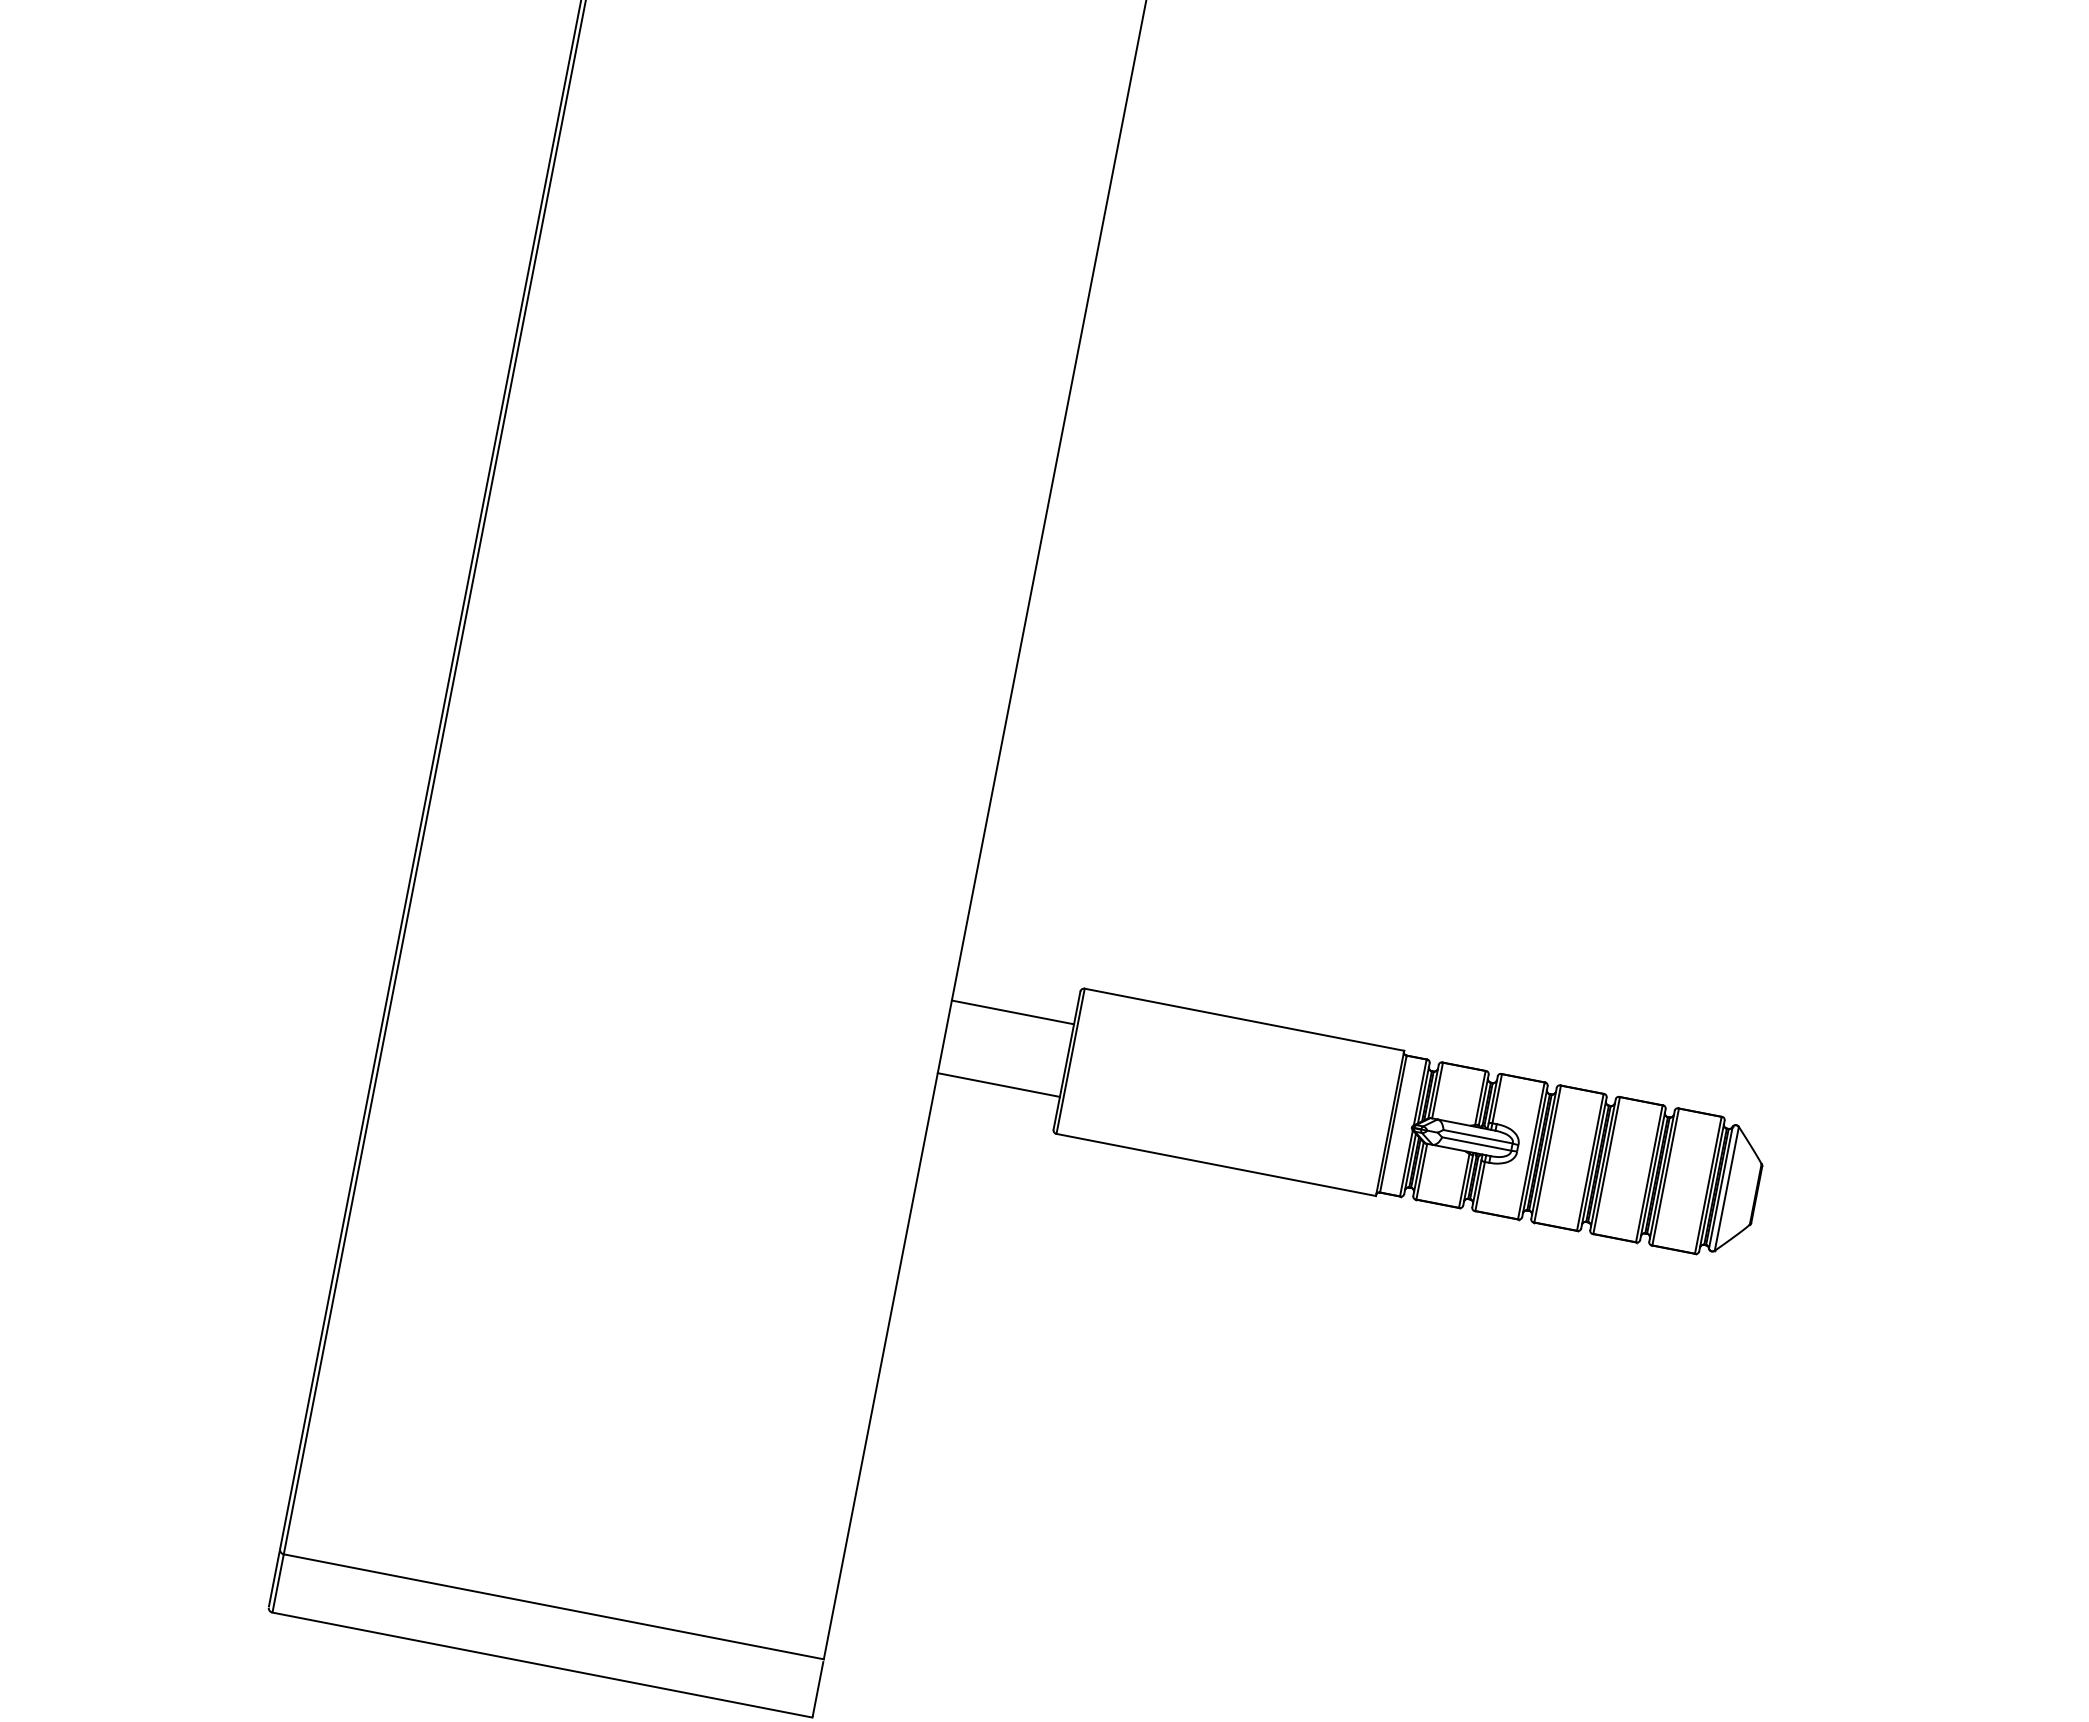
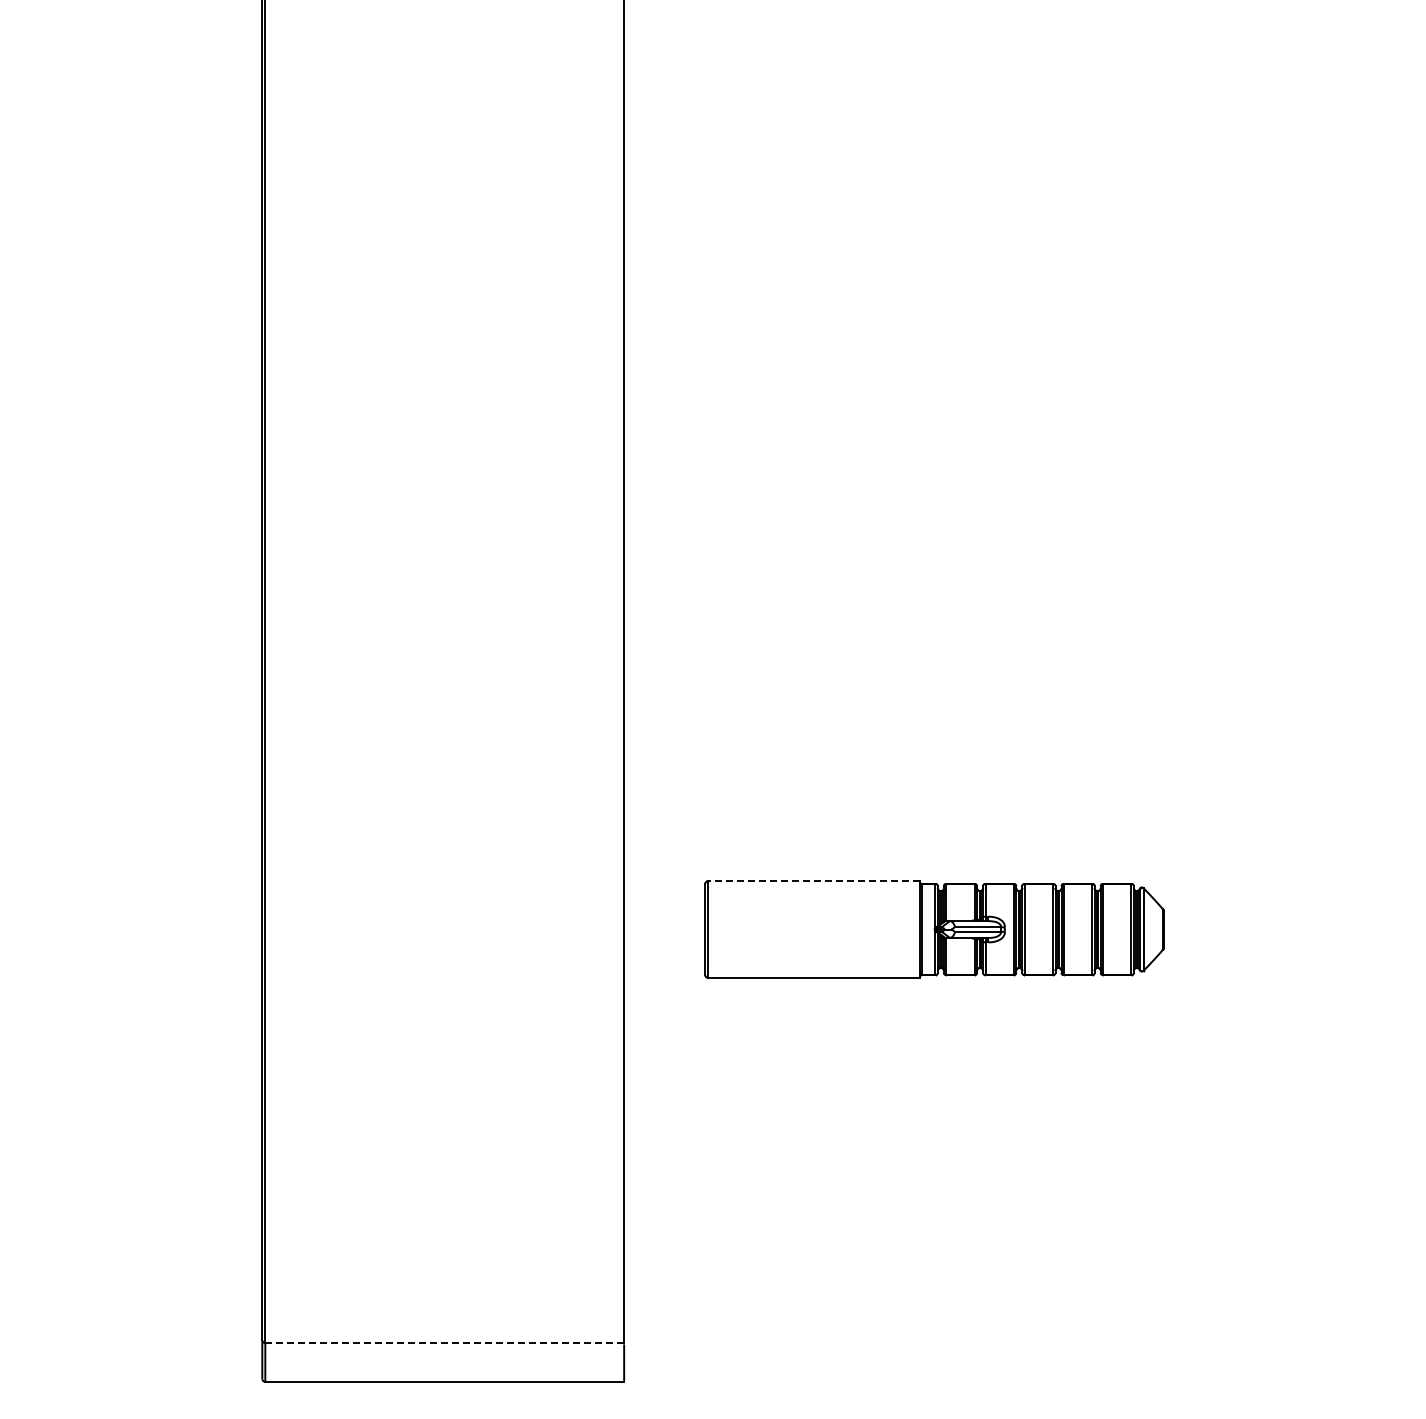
line: (1012, 1012) -> (664, 905), removed
line: (1243, 1019) -> (813, 881), solid -> dashed
line: (998, 1084) -> (664, 953), removed
line: (554, 1607) -> (445, 1343), solid -> dashed

